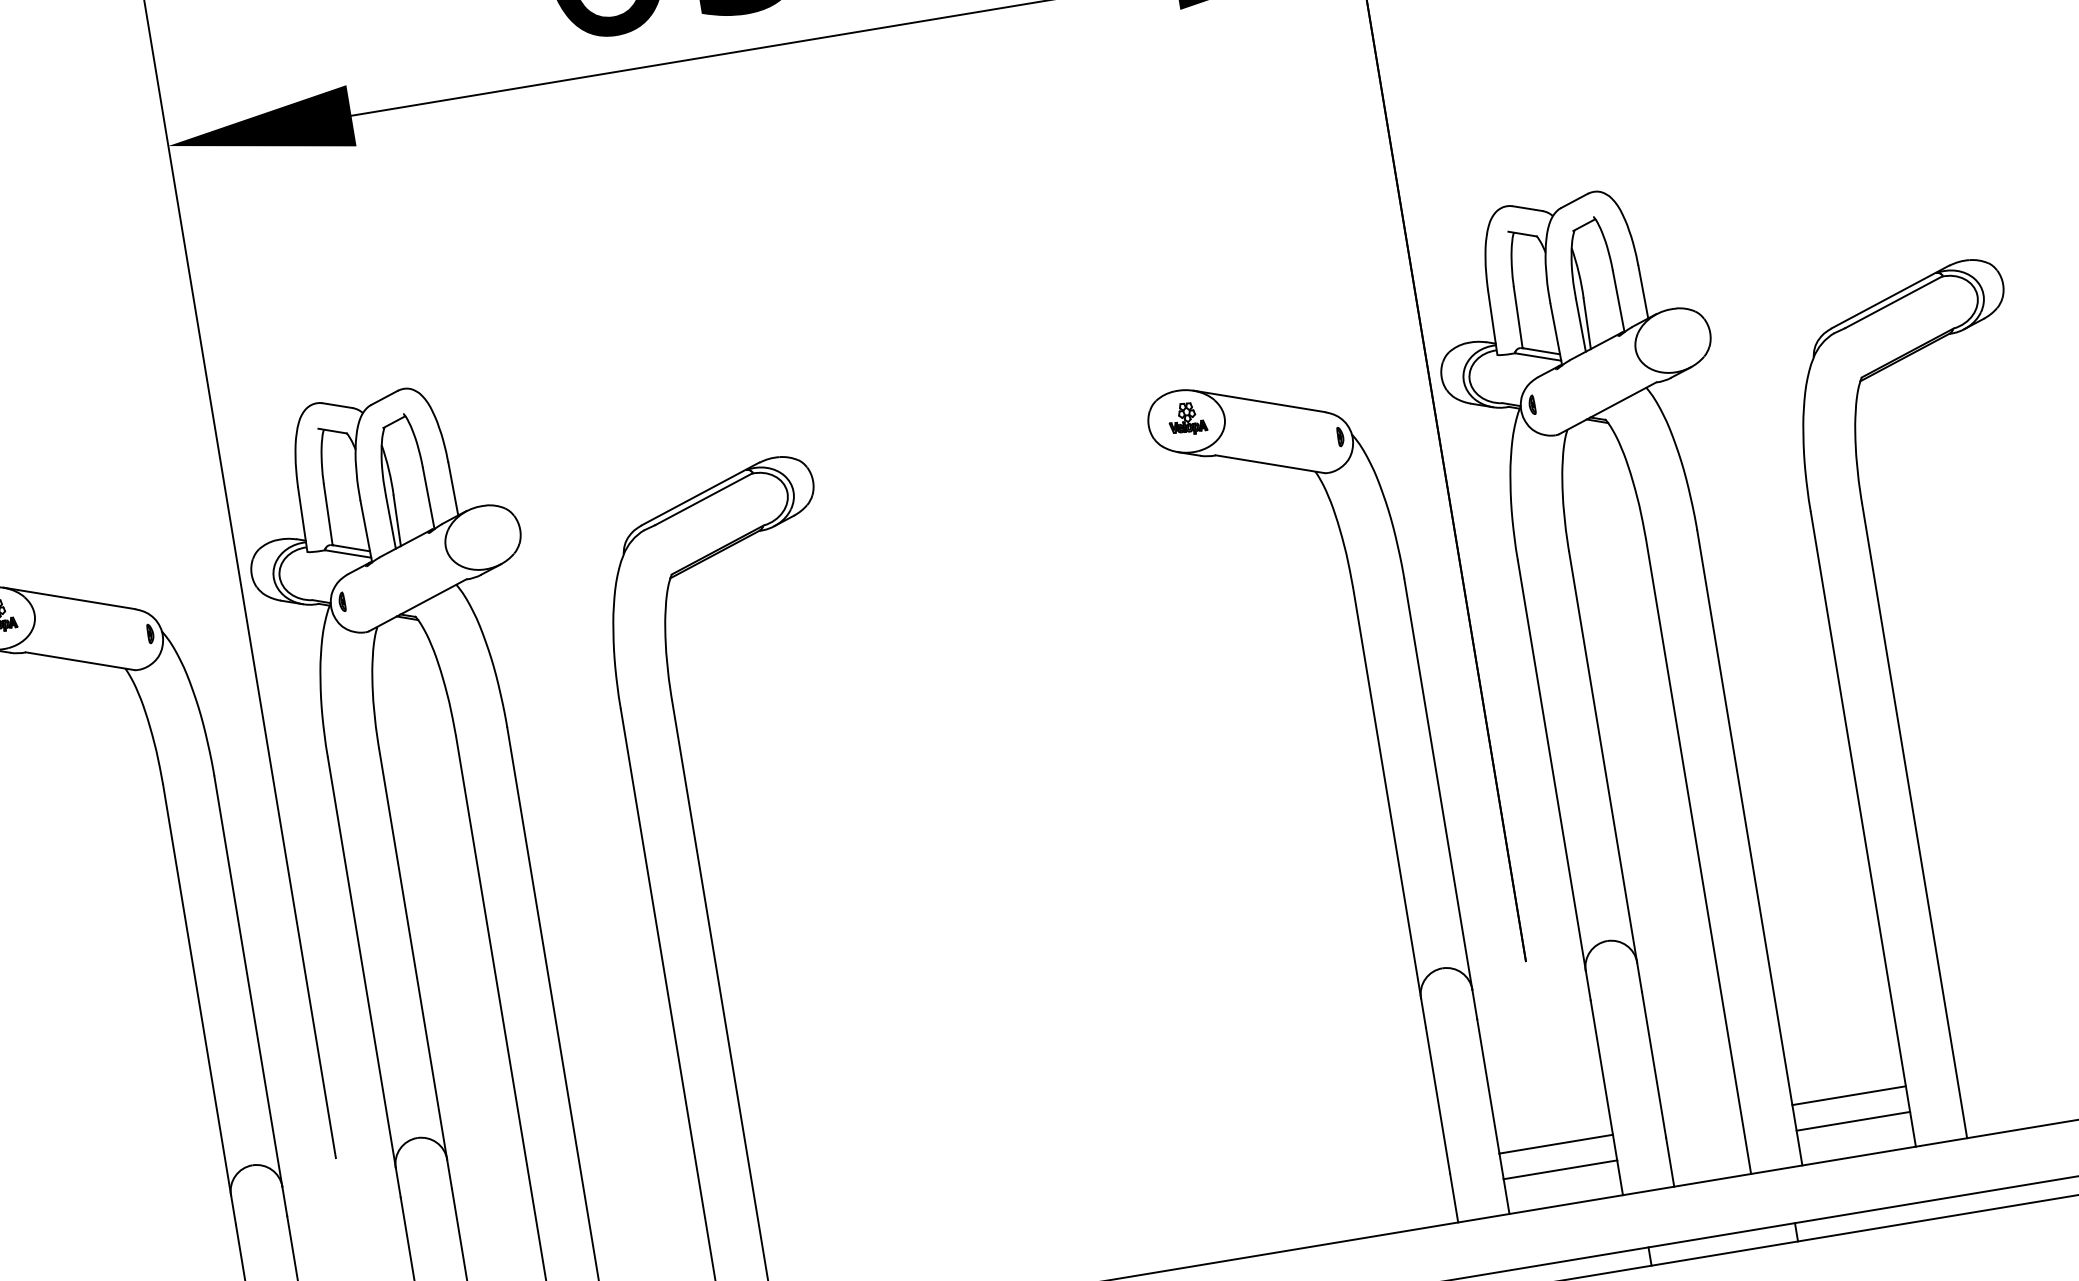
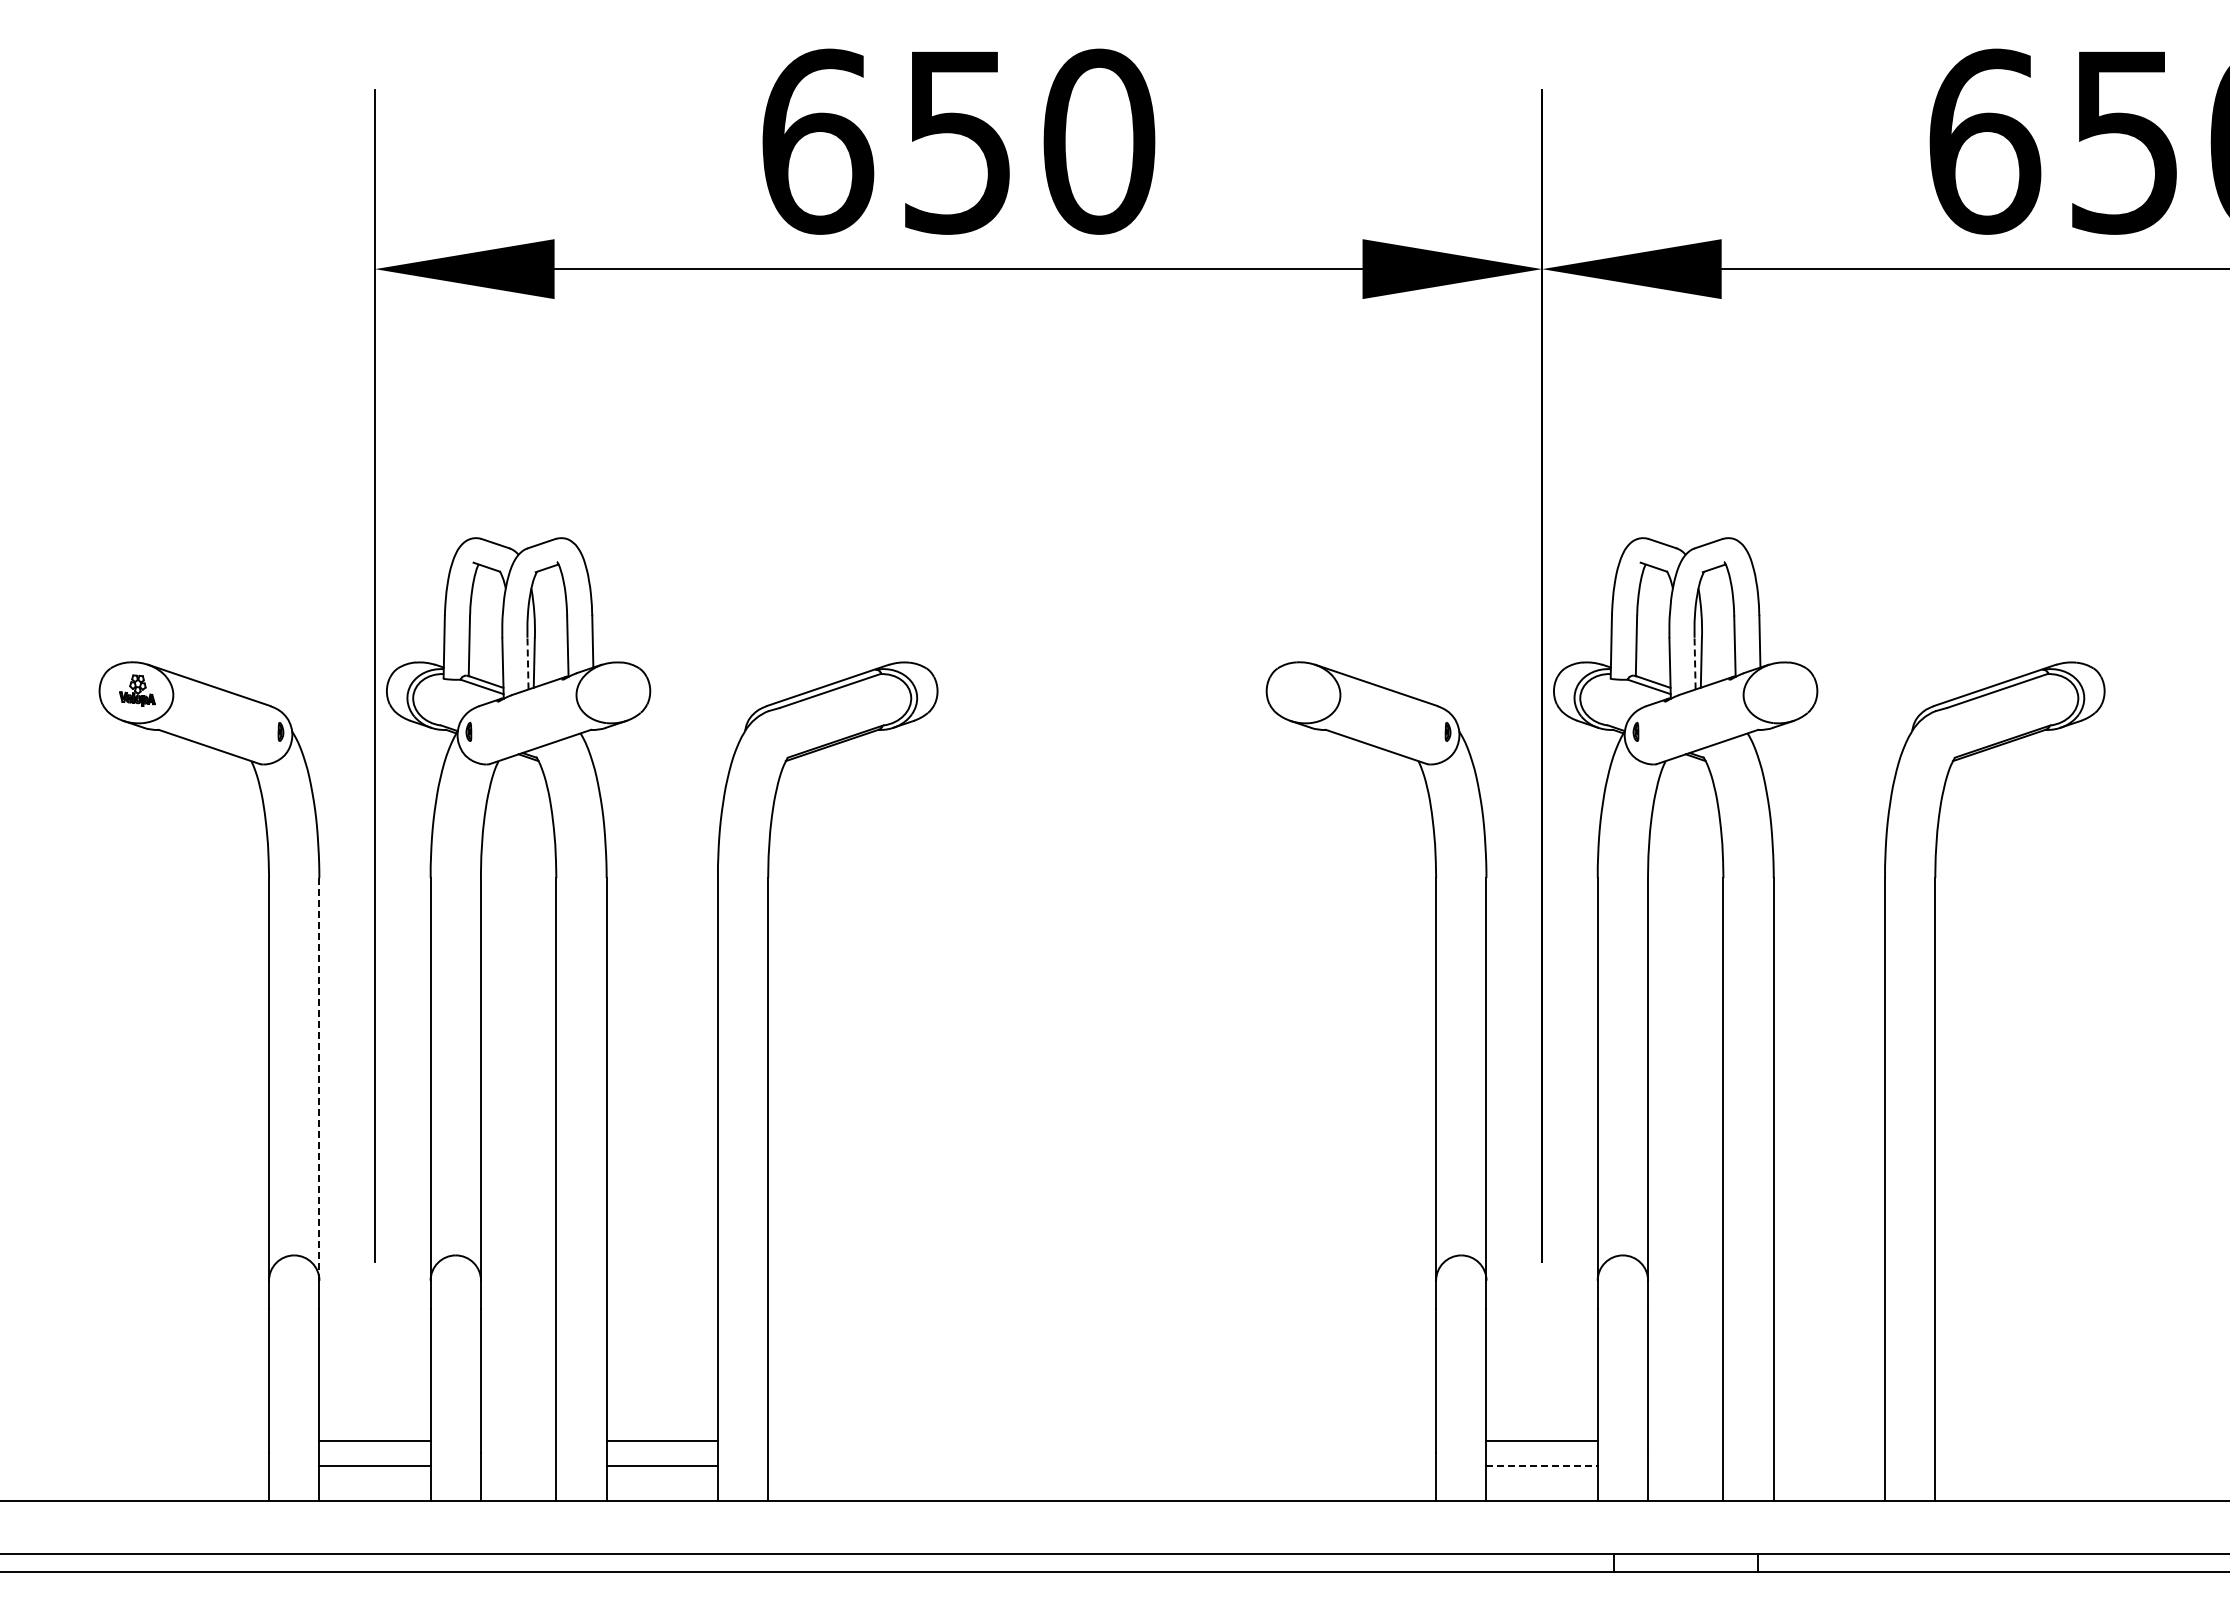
line: (1581, 325) -> (1695, 663), solid -> dashed
part: (1187, 418) -> (1304, 690), removed
line: (391, 522) -> (528, 663), solid -> dashed
line: (248, 980) -> (319, 1078), solid -> dashed
line: (1849, 1095) -> (1829, 1441), removed
line: (1853, 1121) -> (1829, 1466), removed
line: (1560, 1169) -> (1542, 1466), solid -> dashed

